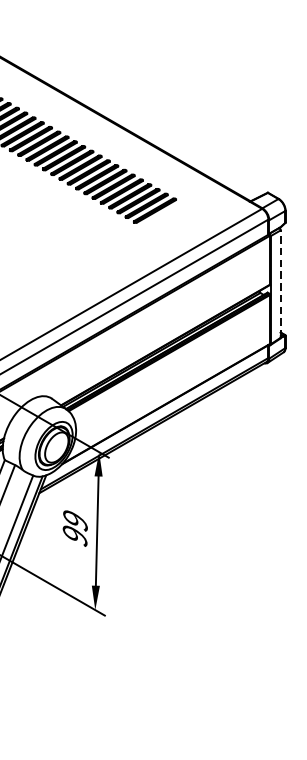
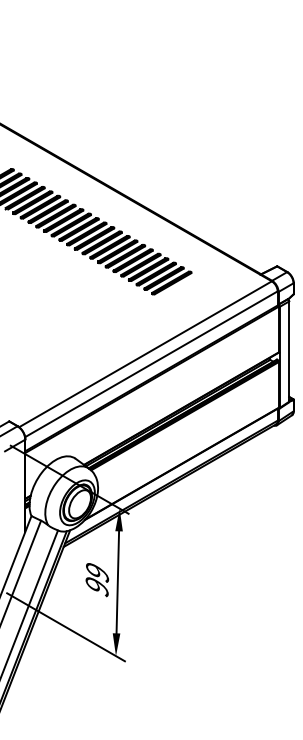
line: (281, 283) -> (289, 351), dashed -> solid

